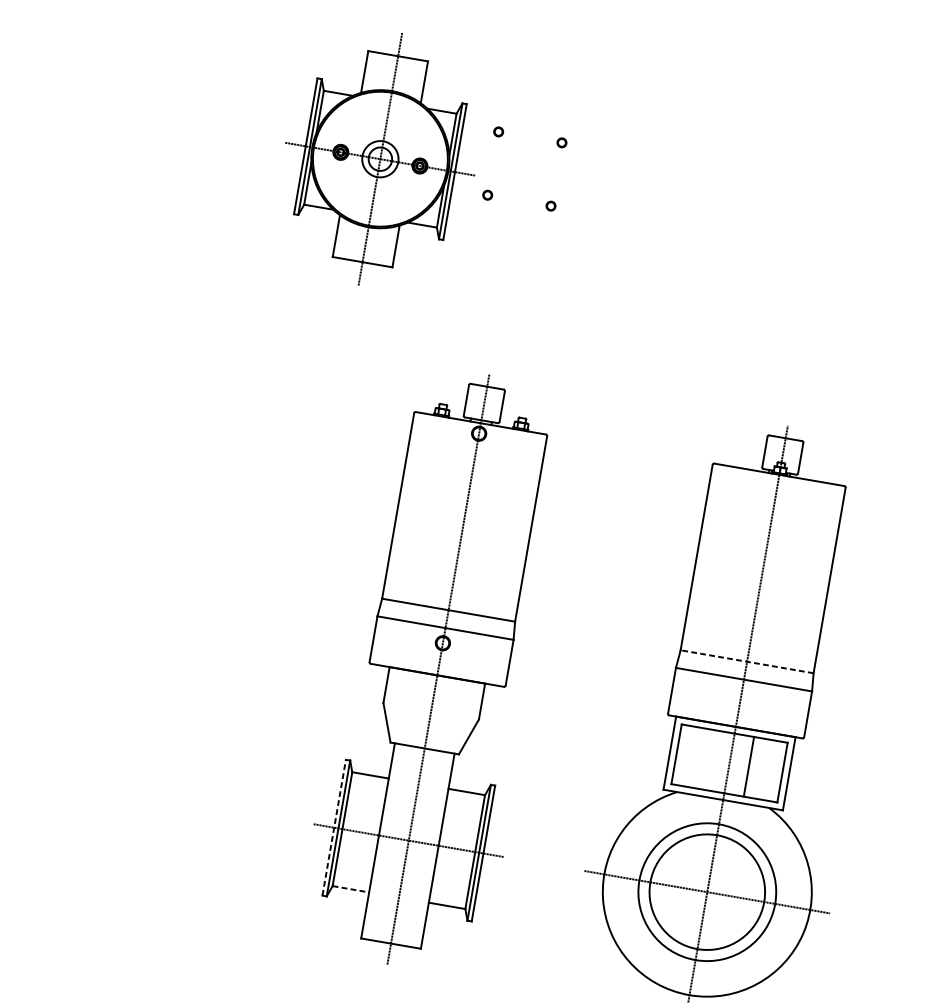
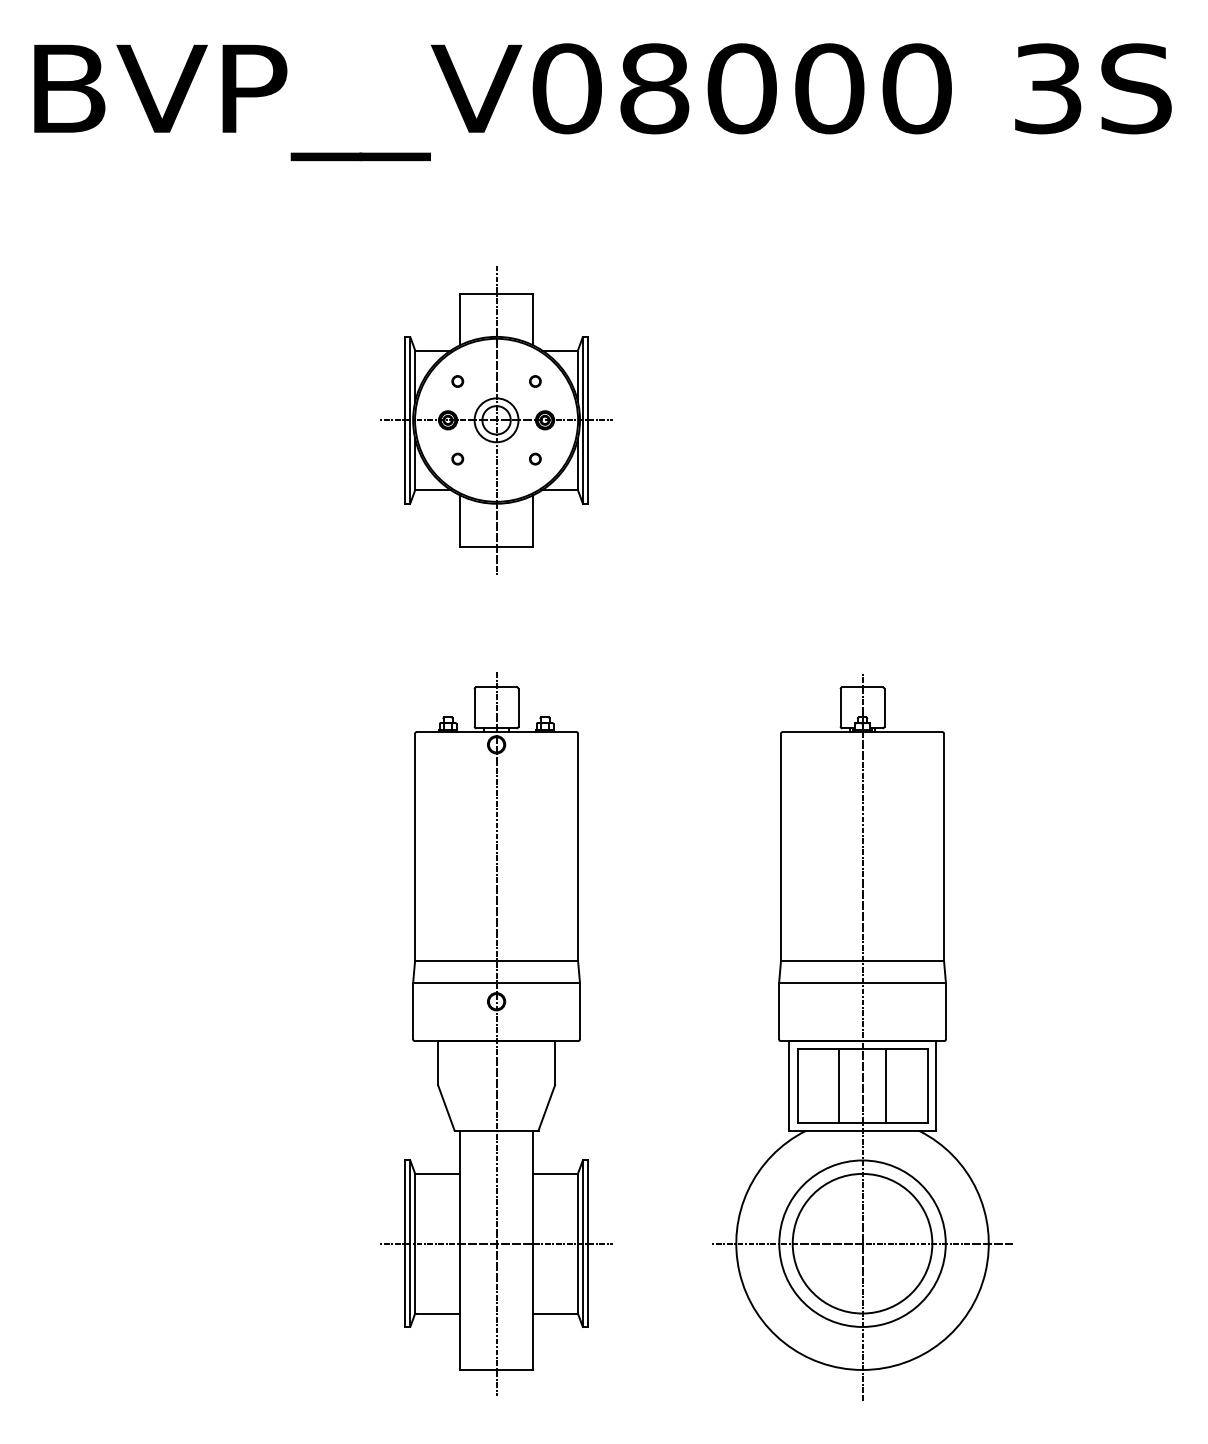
part: (380, 159) -> (496, 420), moved
line: (747, 661) -> (862, 961), dashed -> solid
line: (710, 759) -> (838, 1085), added
line: (334, 827) -> (405, 1243), dashed -> solid
line: (351, 889) -> (438, 1313), dashed -> solid

